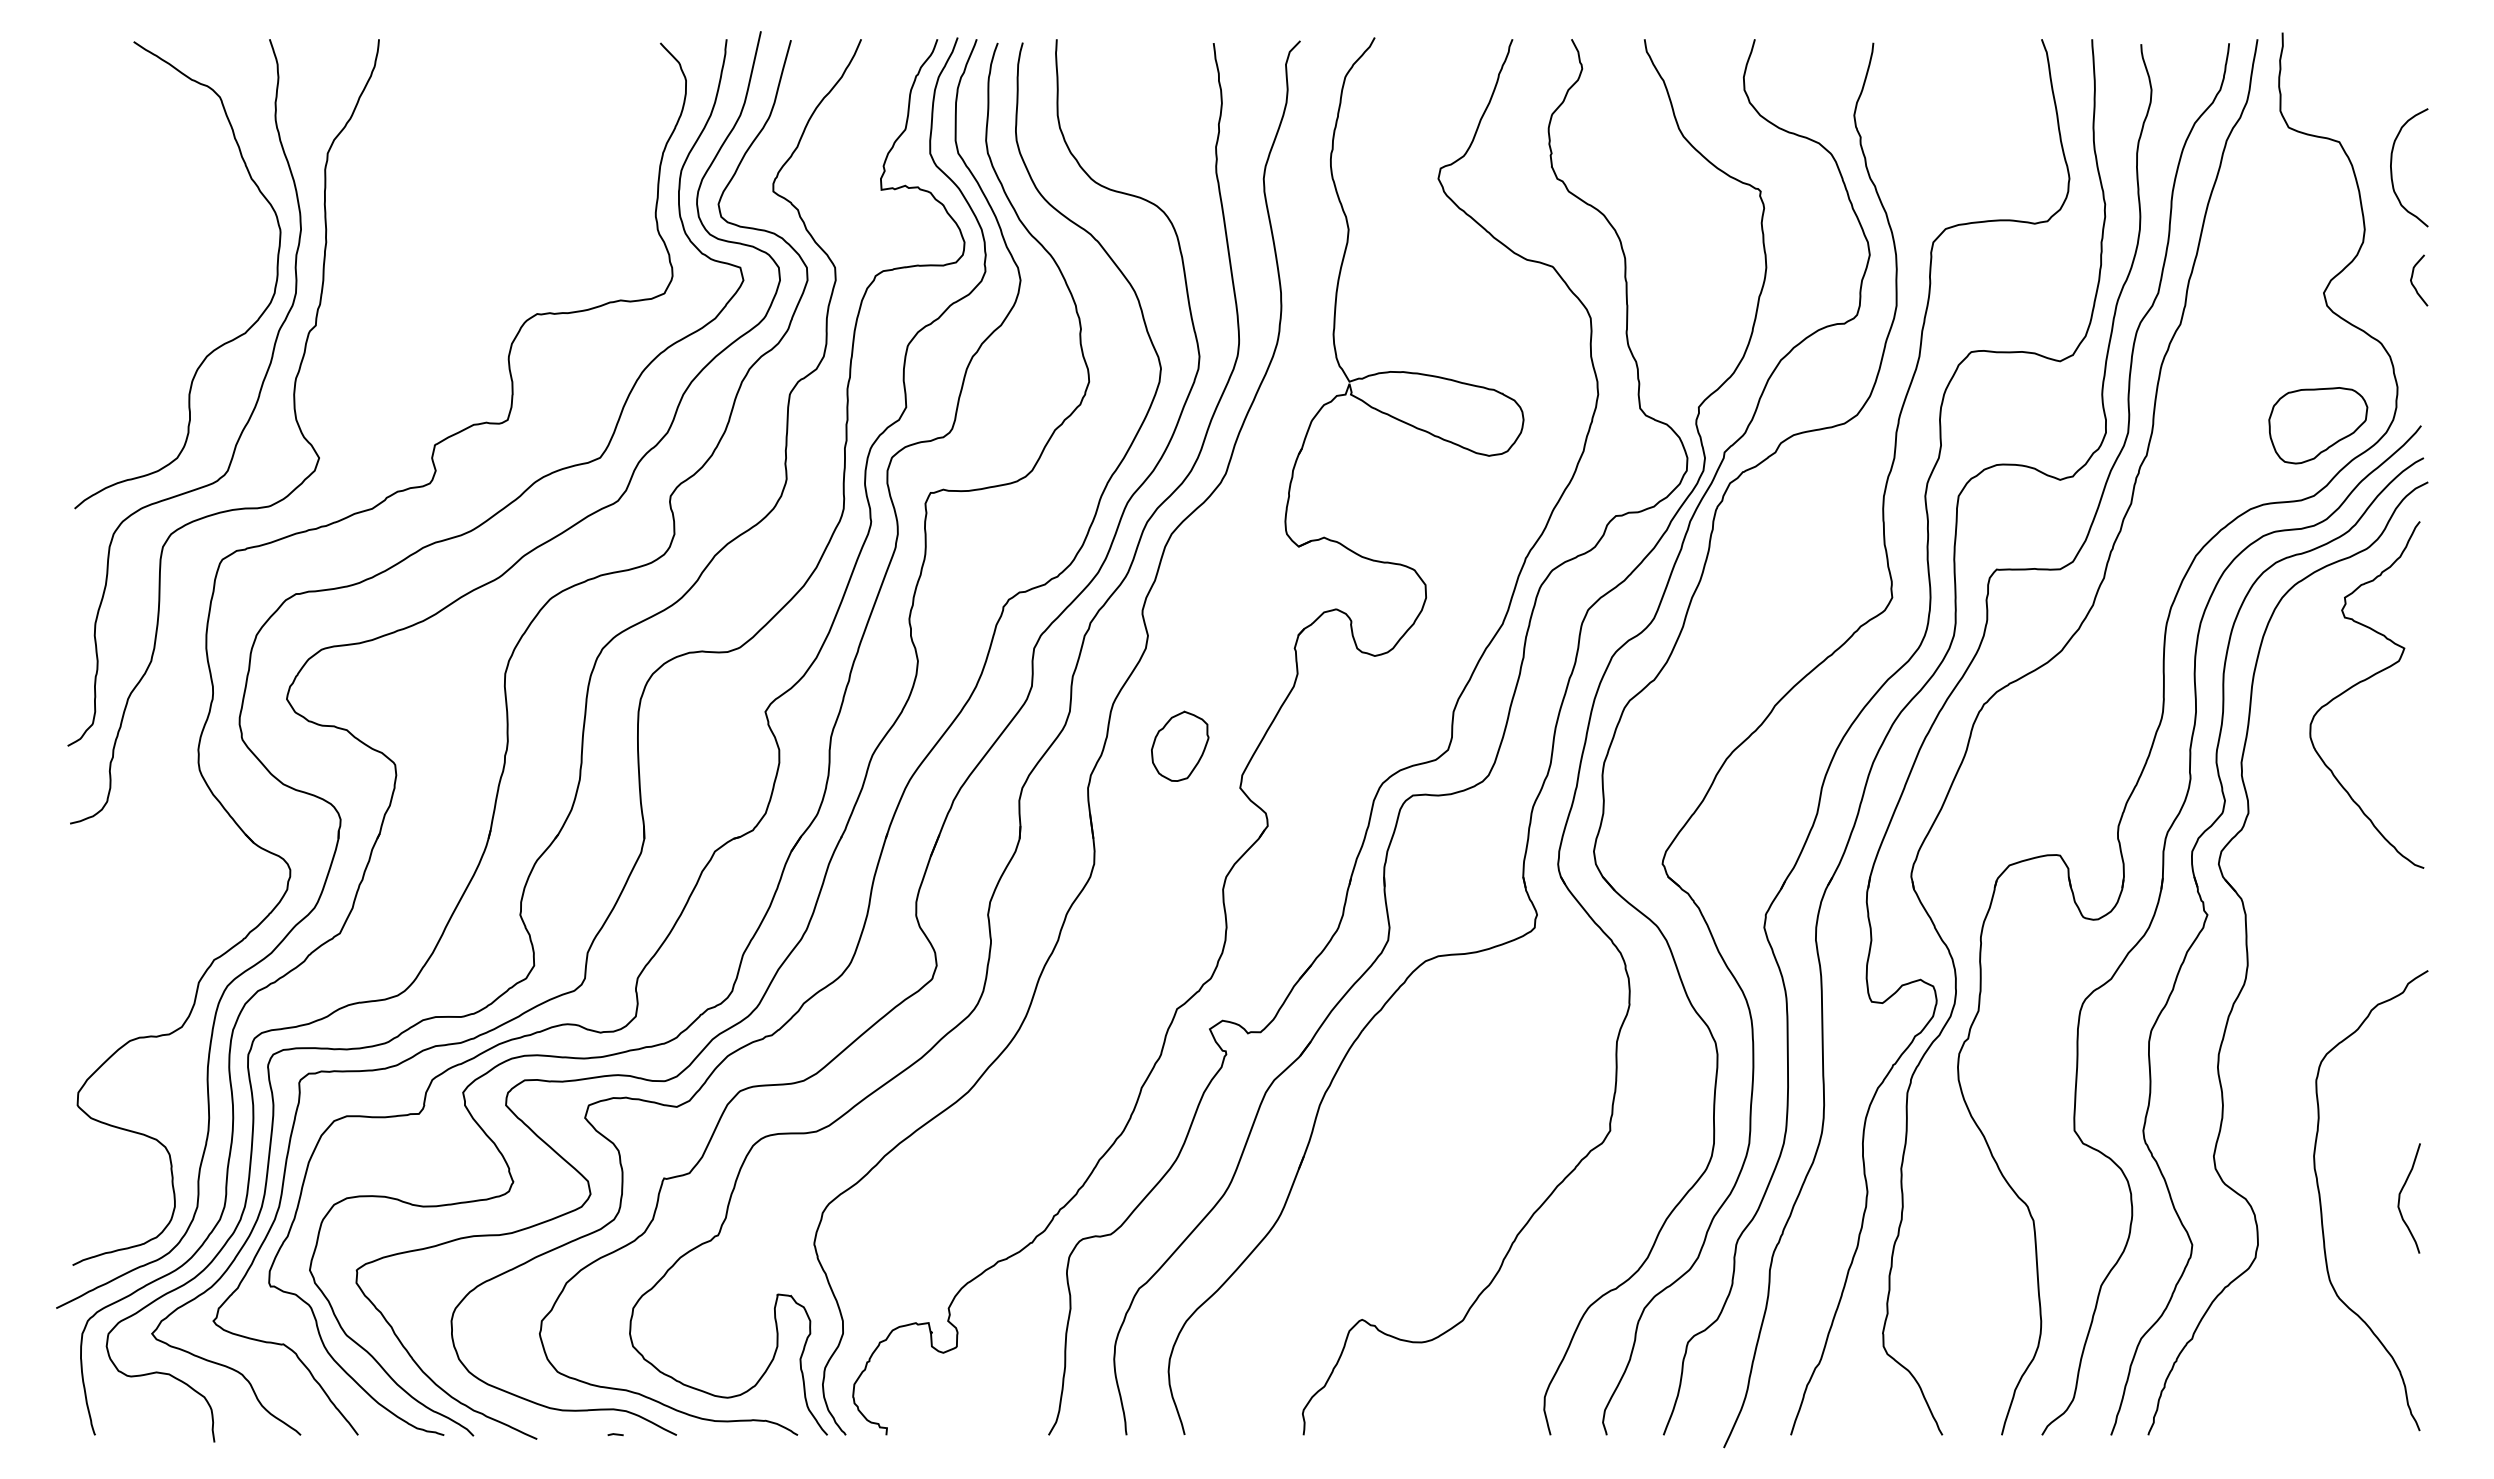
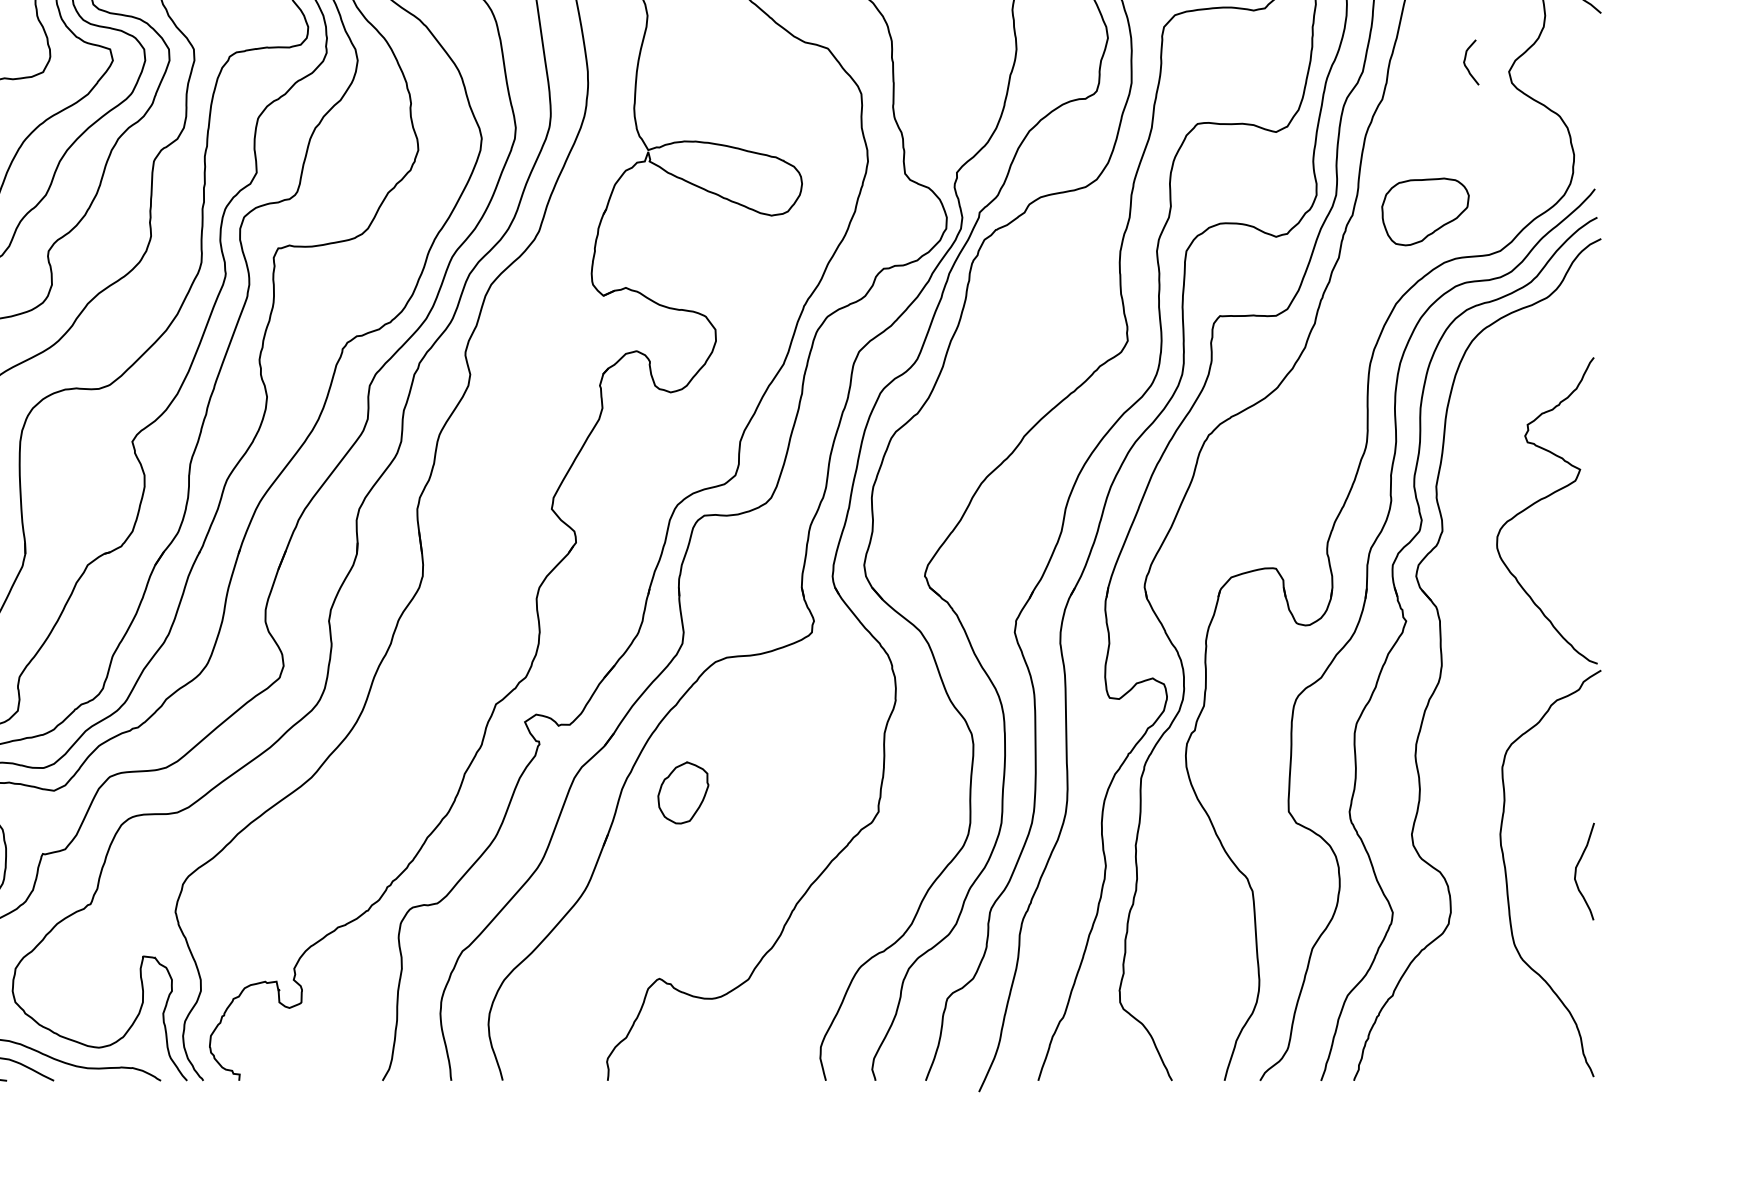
curve: (2412, 279) -> (1465, 61), moved
part: (2318, 425) -> (1425, 211), moved
curve: (2362, 682) -> (1543, 499), moved
part: (1180, 745) -> (683, 792), moved

